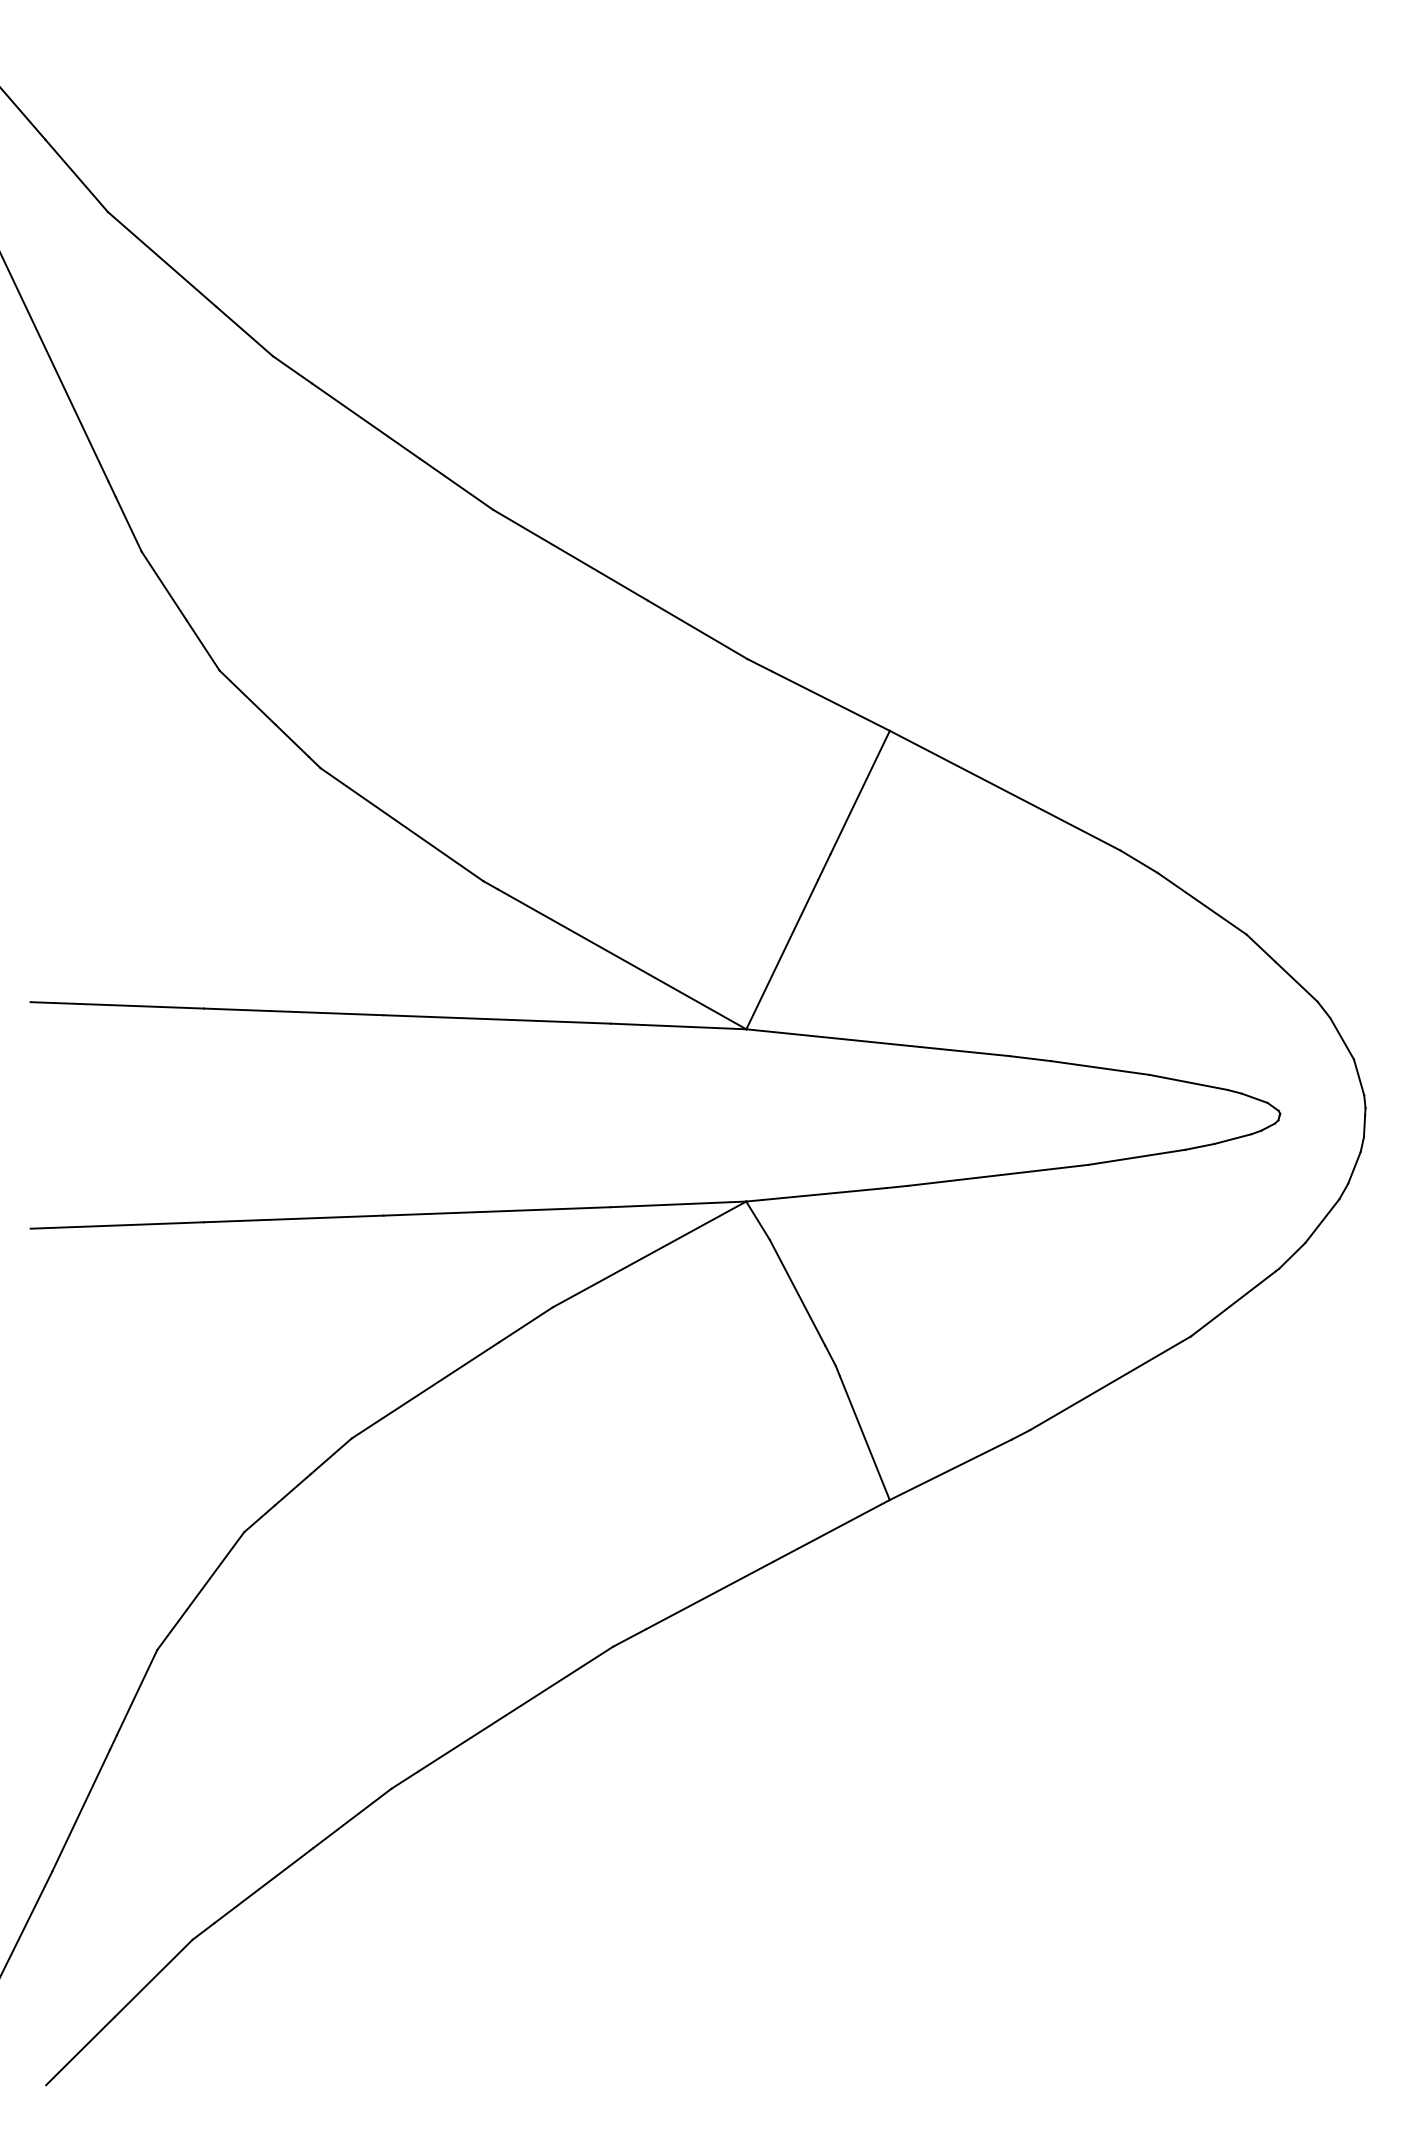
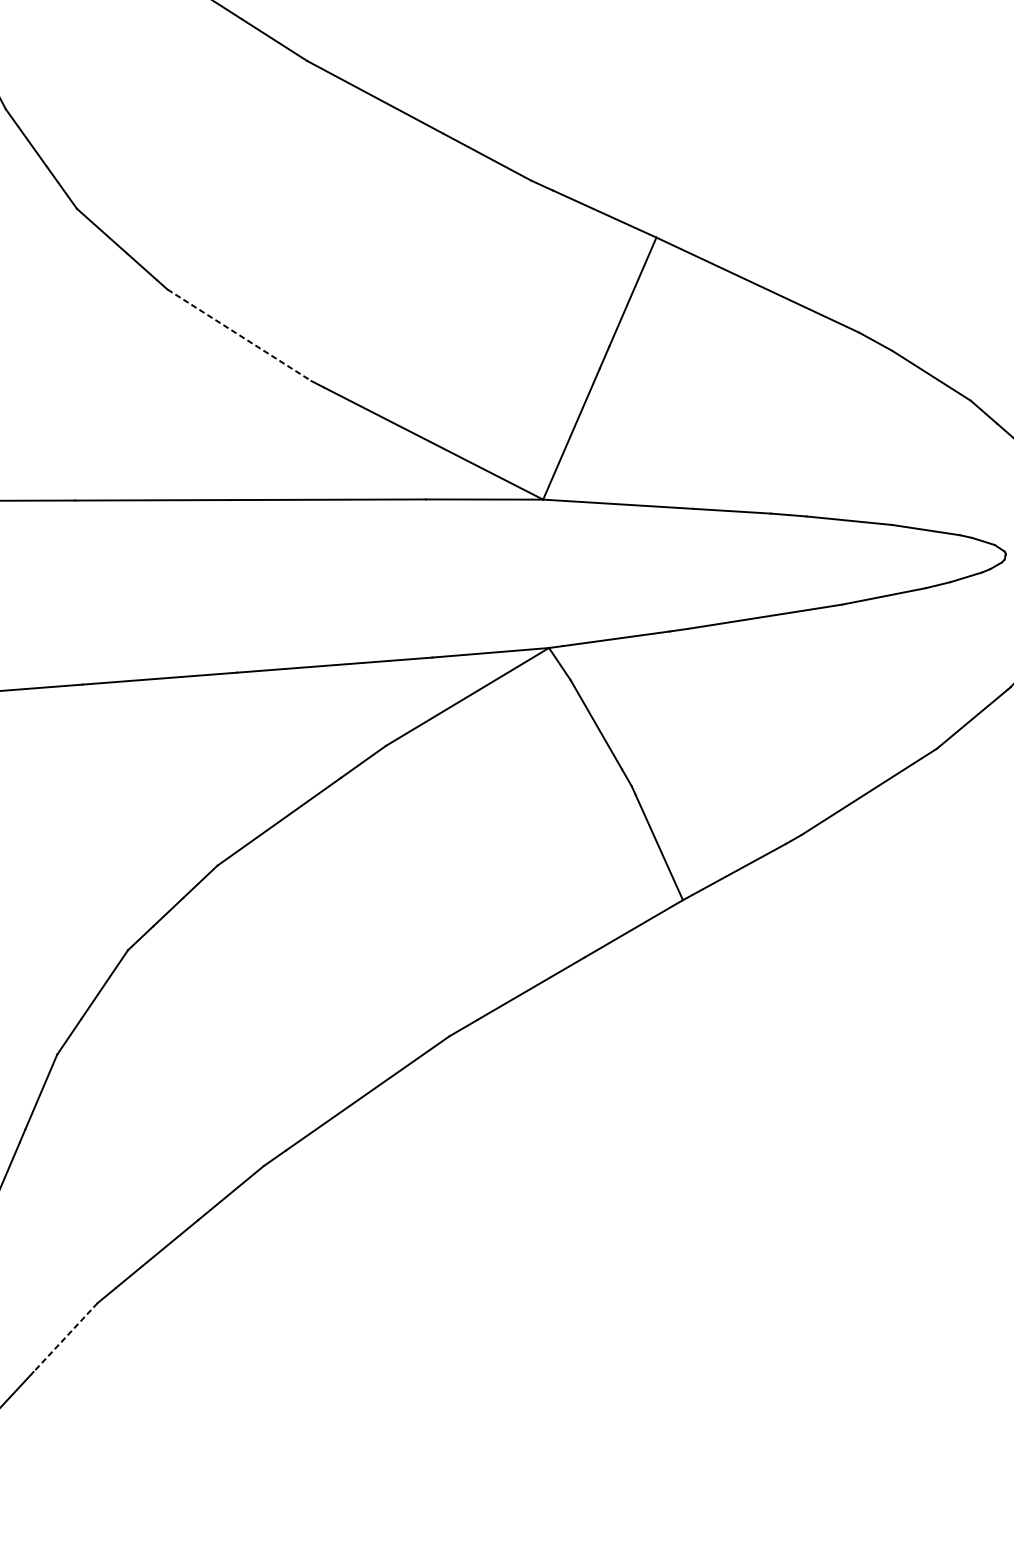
line: (402, 824) -> (239, 335), solid -> dashed
line: (153, 1978) -> (65, 1337), solid -> dashed

